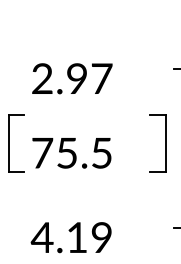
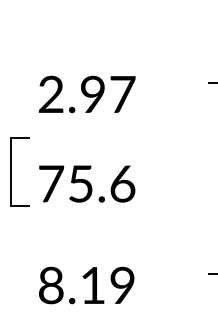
part: (164, 142) -> (198, 171), removed
text: (101, 152) -> (122, 183), 75.5 -> 75.6
text: (41, 237) -> (50, 285), 4.19 -> 8.19

